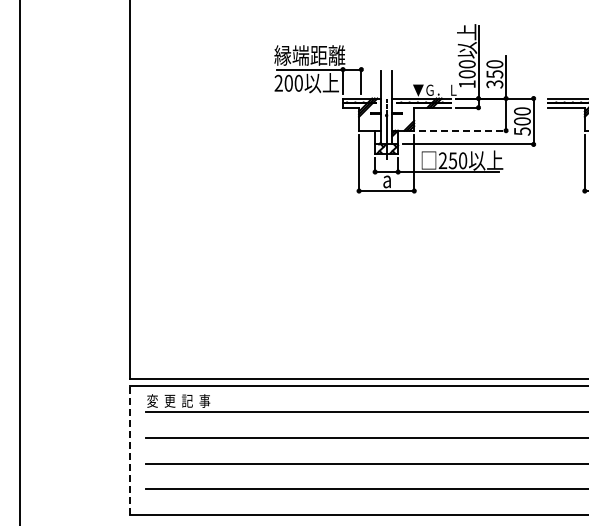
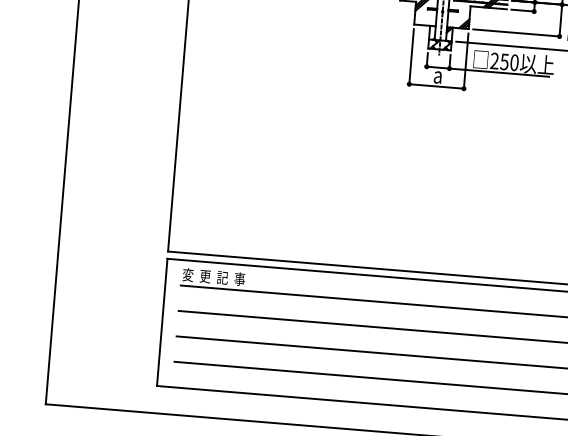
line: (462, 130) -> (516, 32), dashed -> solid
line: (130, 450) -> (162, 322), dashed -> solid

